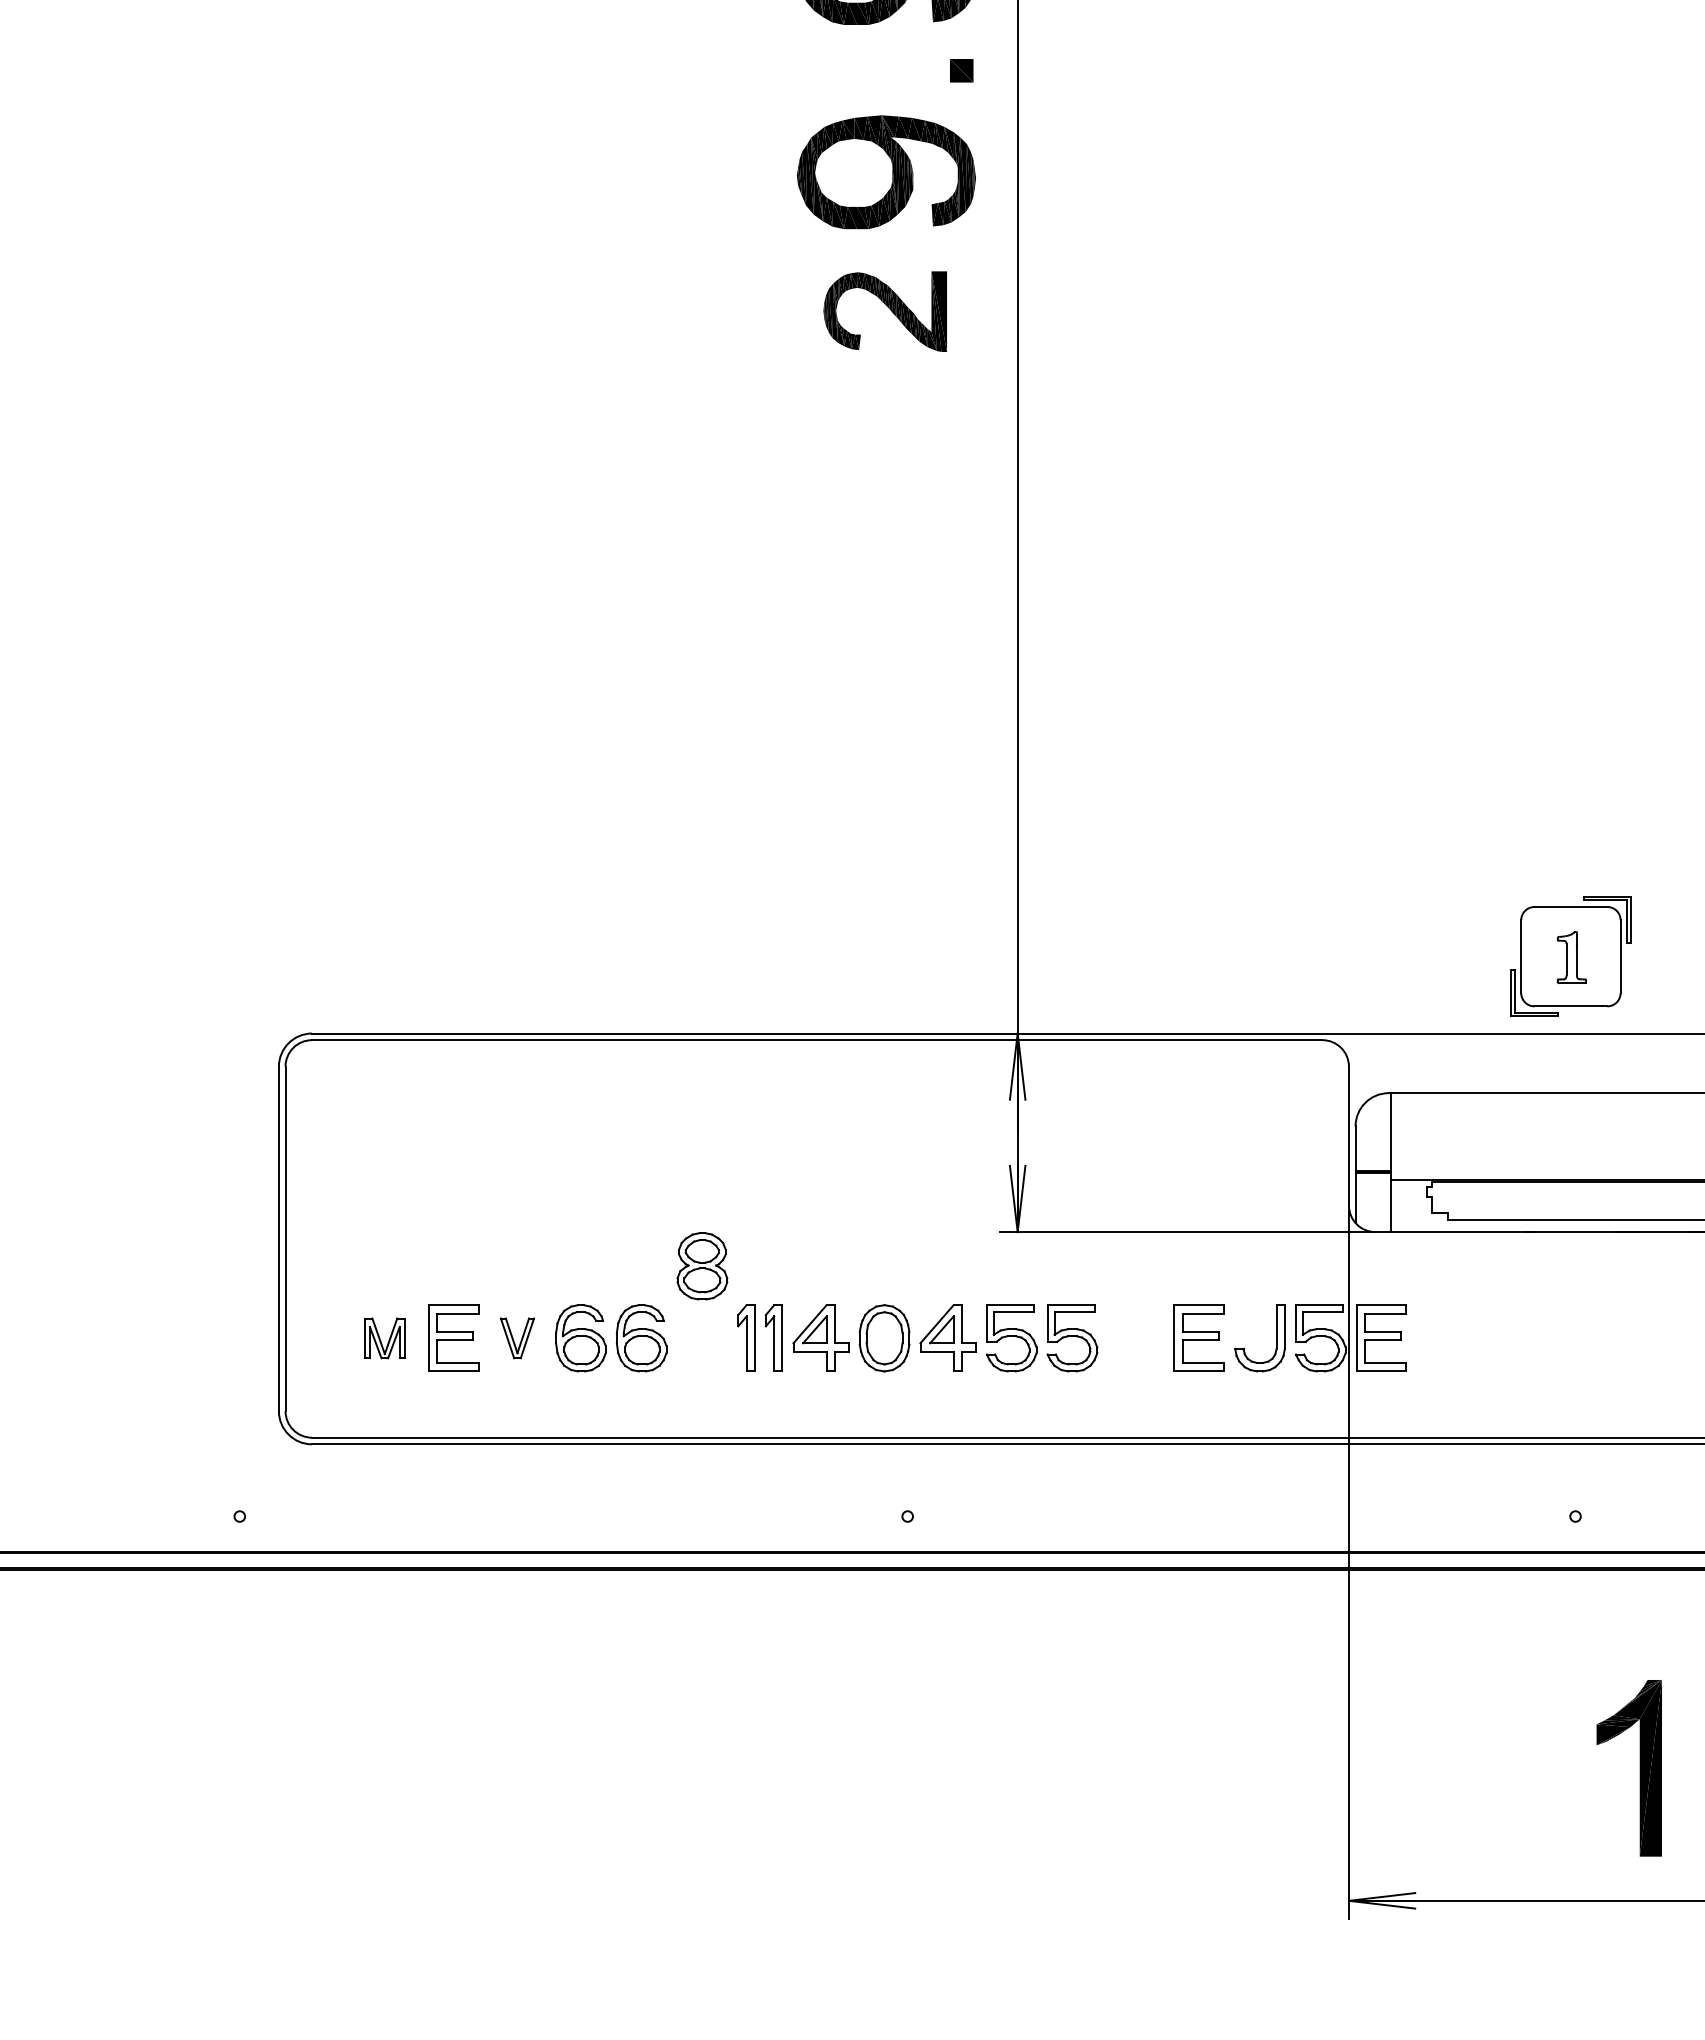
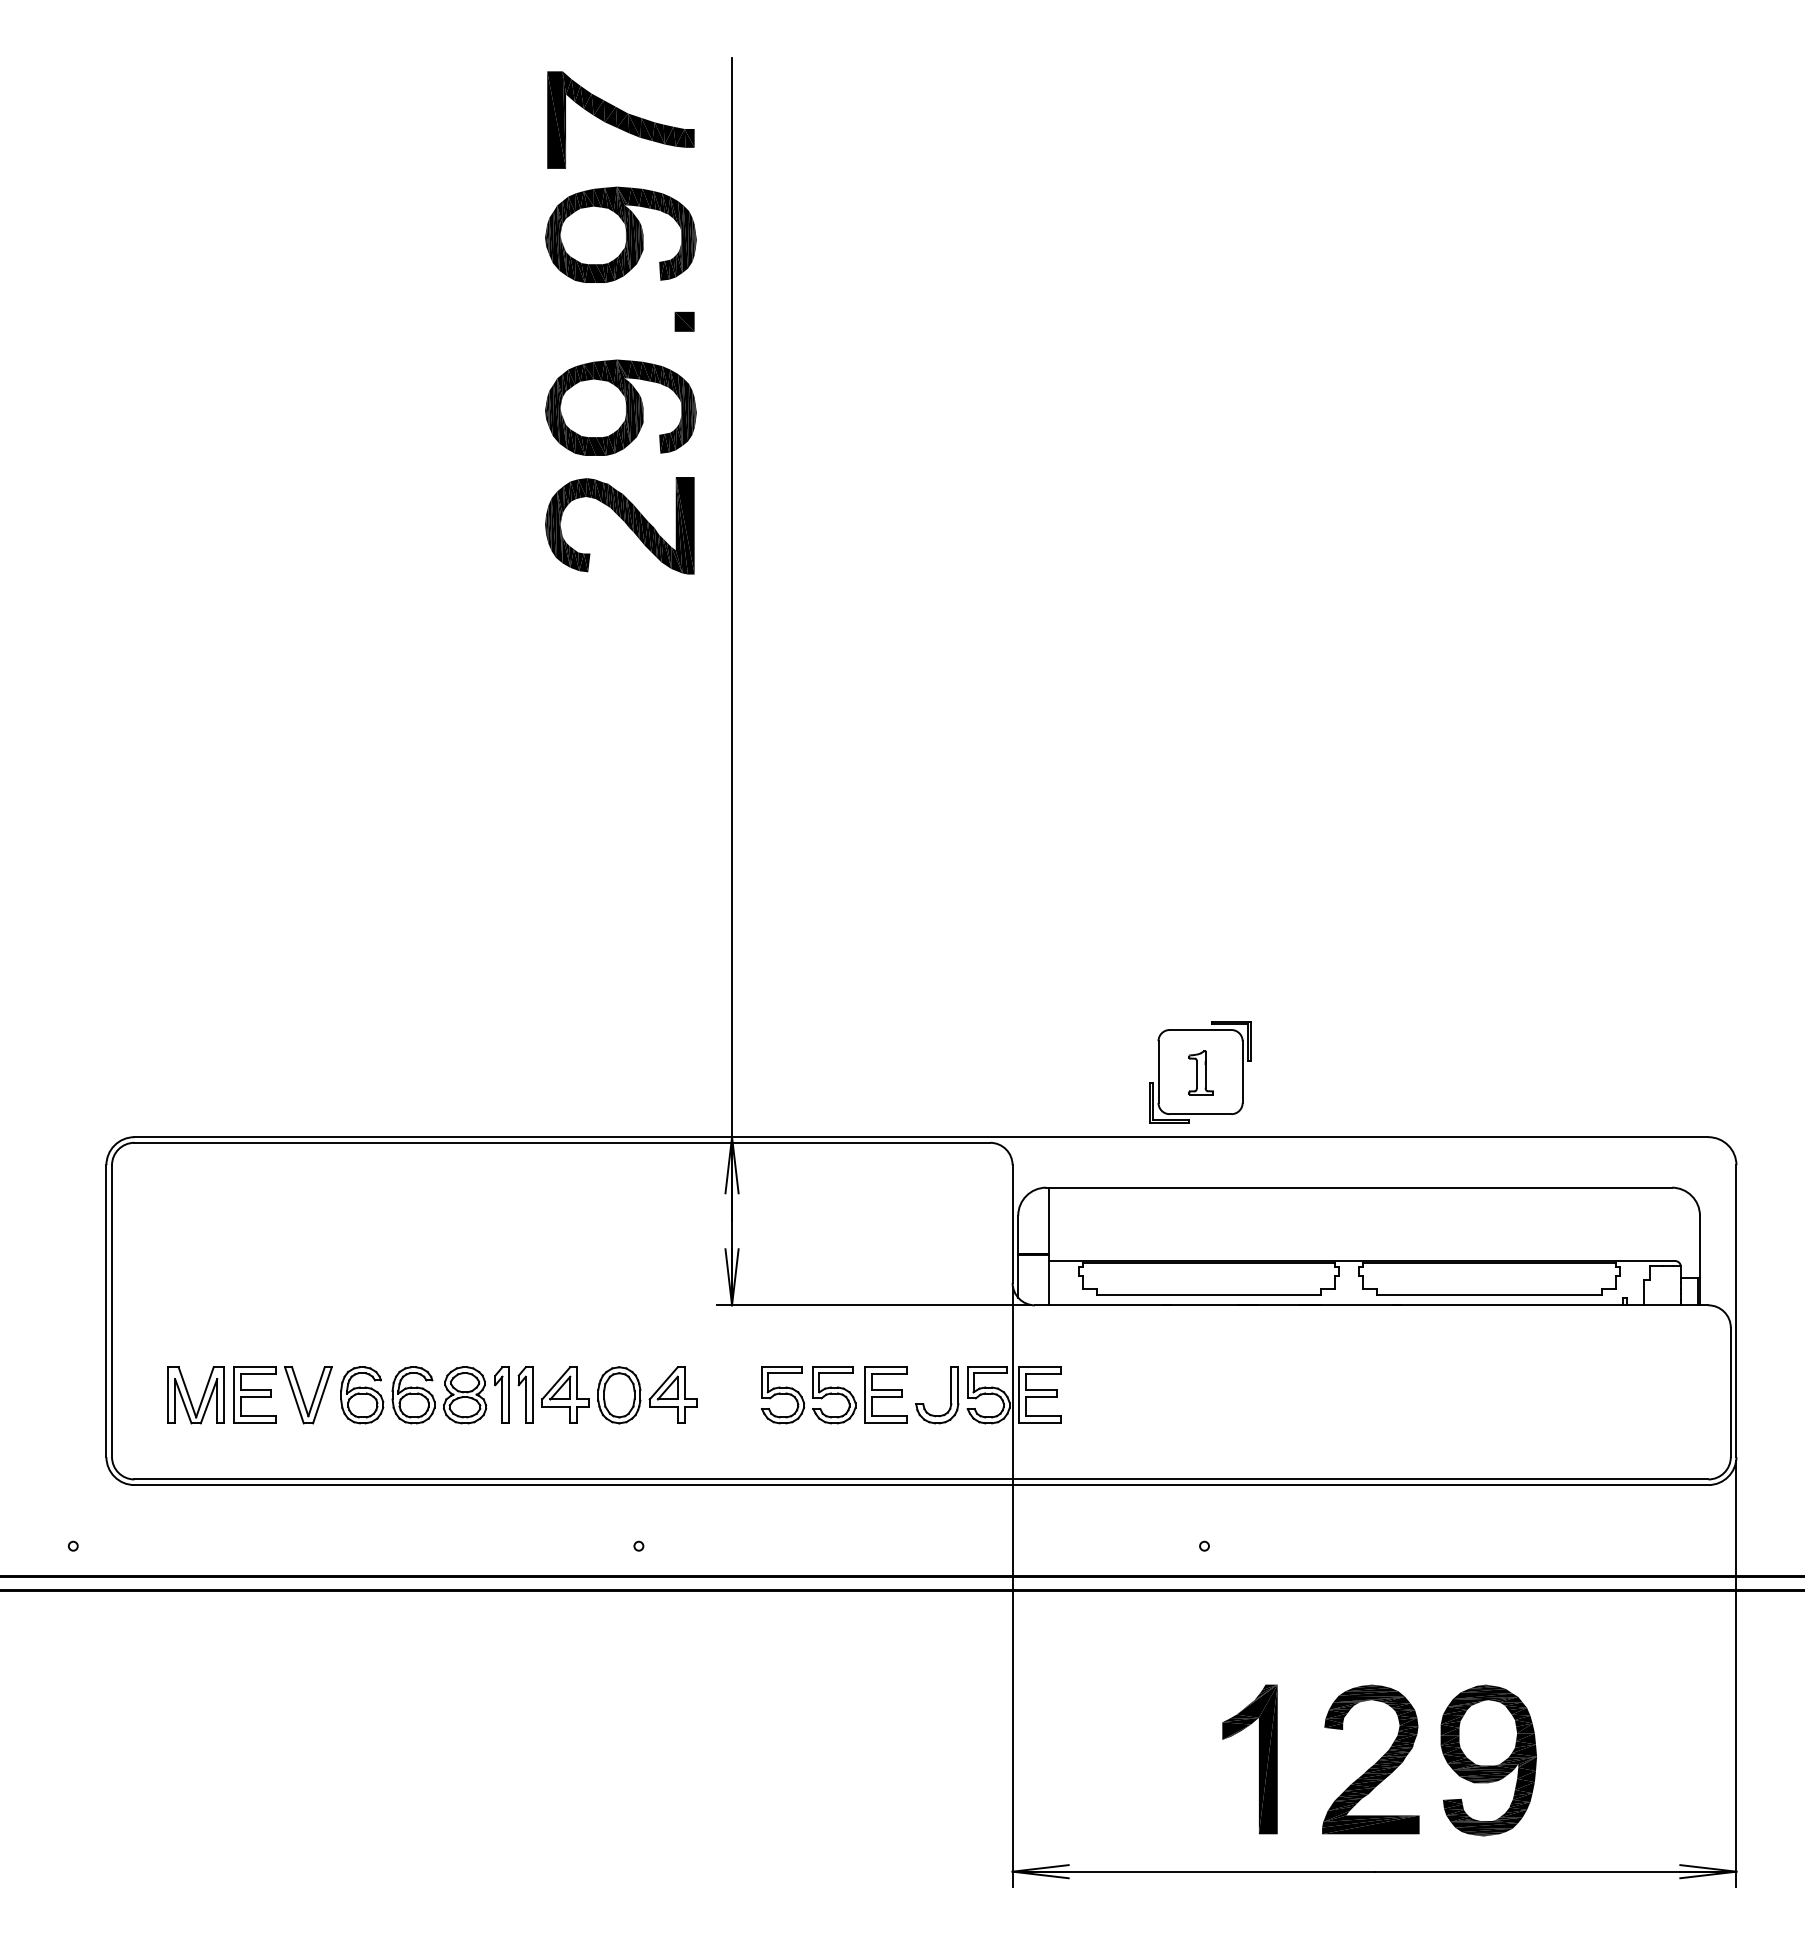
part: (884, 311) -> (619, 525), size x1.43
part: (702, 1266) -> (465, 1395), moved
part: (384, 1338) -> (195, 1395), size x1.67
part: (517, 1338) -> (308, 1395), size x1.67
part: (1041, 1338) -> (808, 1395), moved

